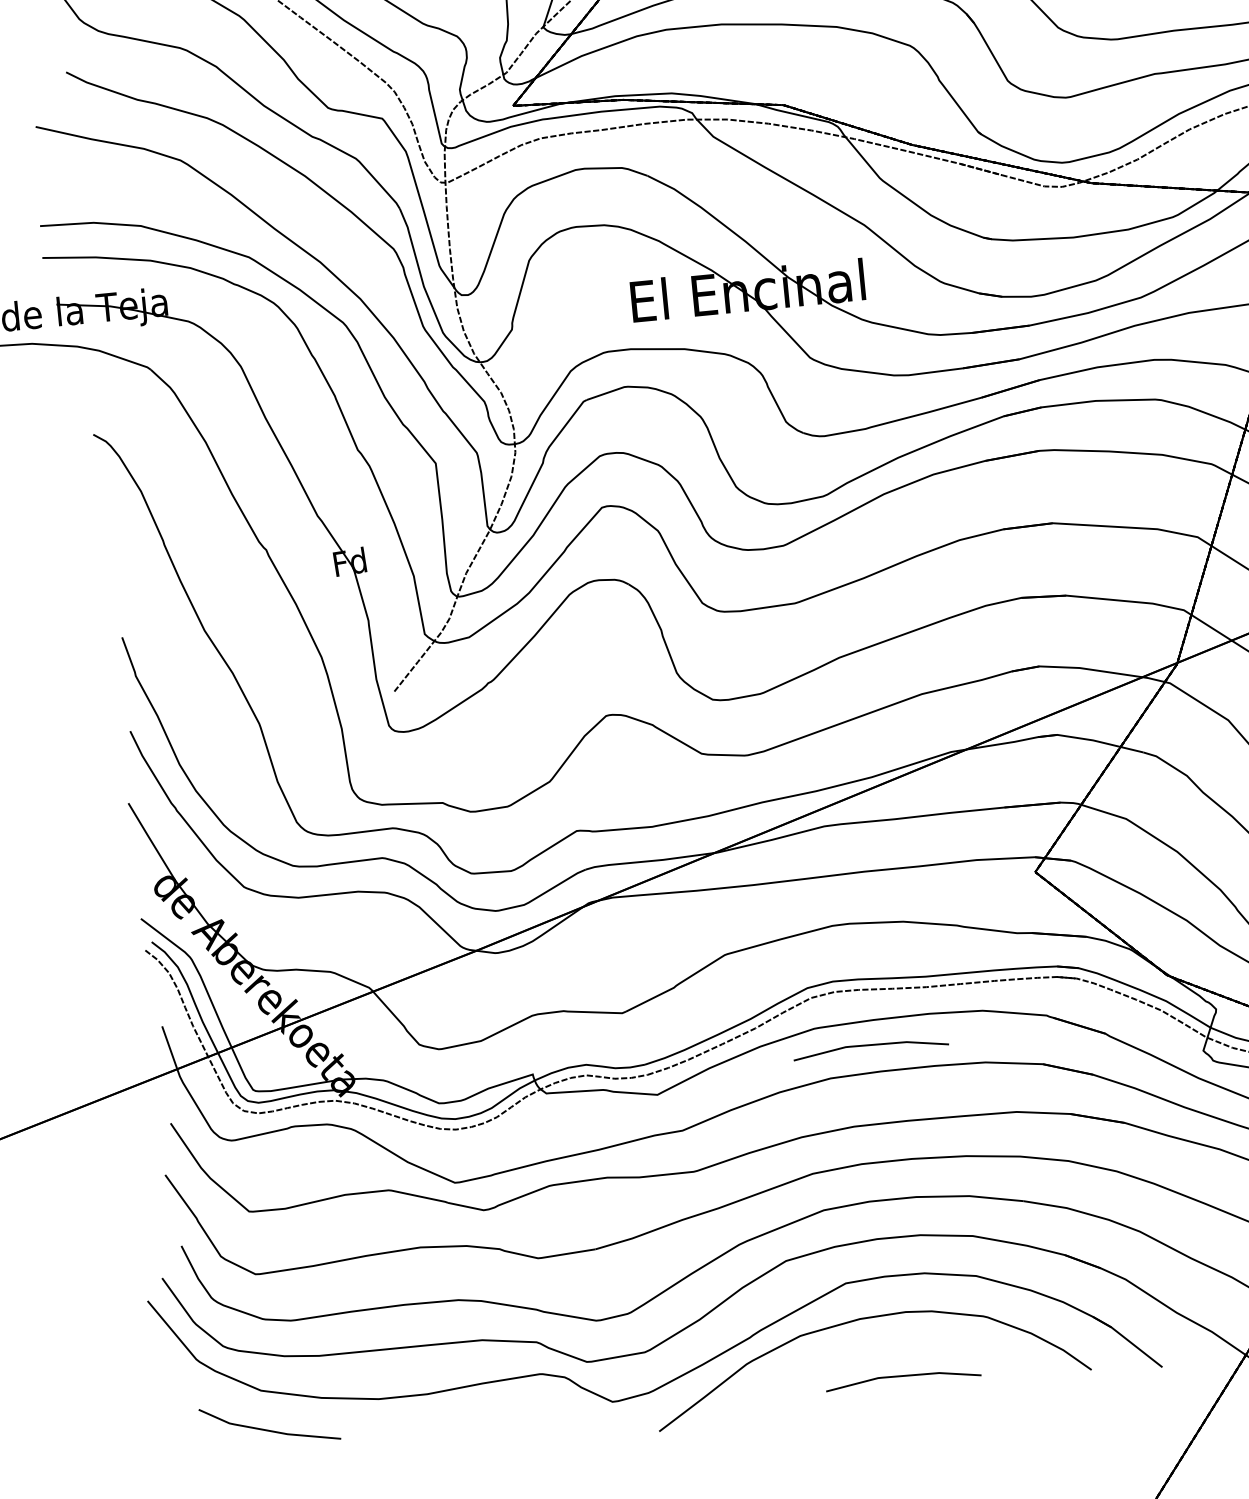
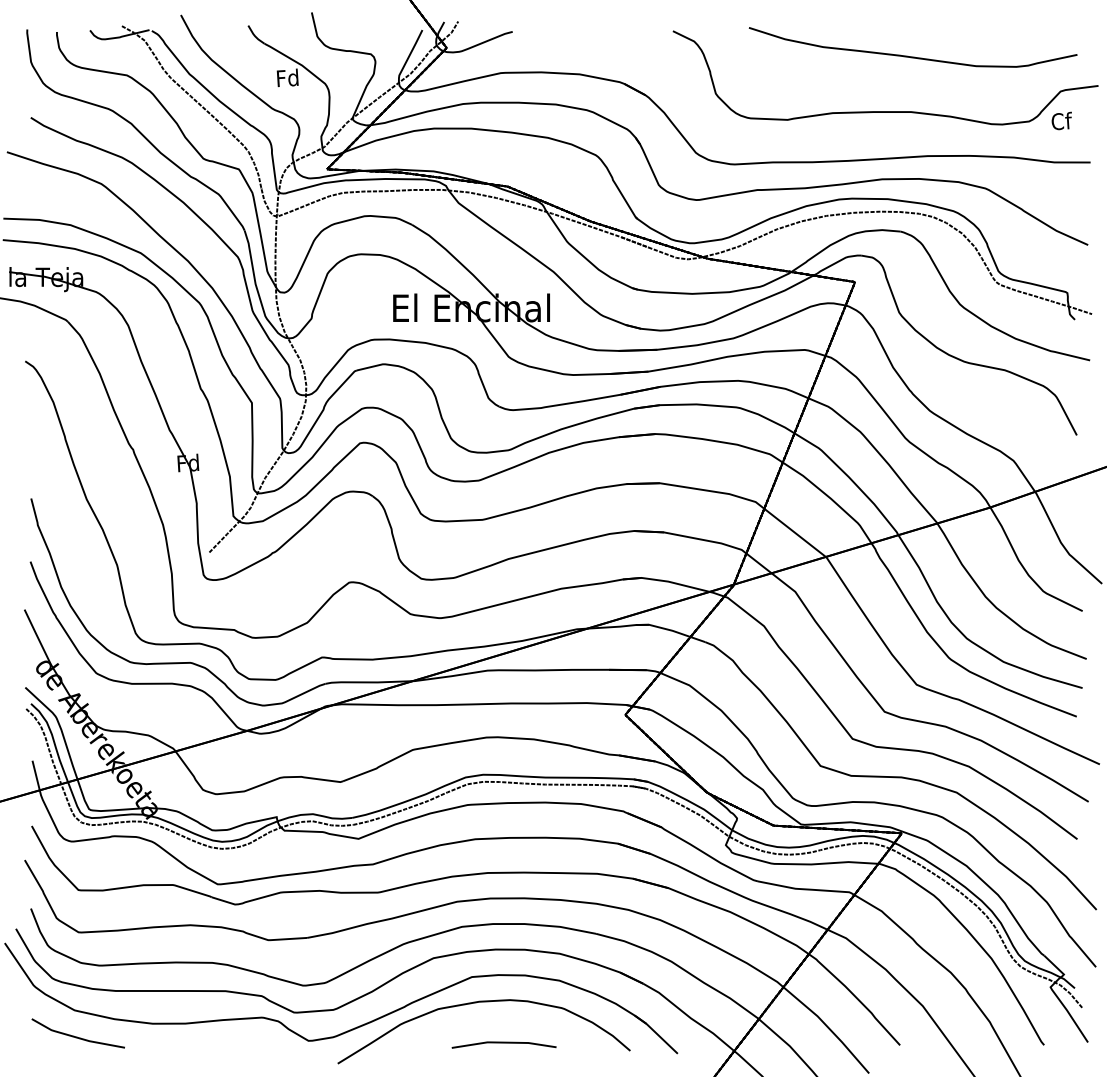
line: (869, 1046) -> (503, 820), removed

